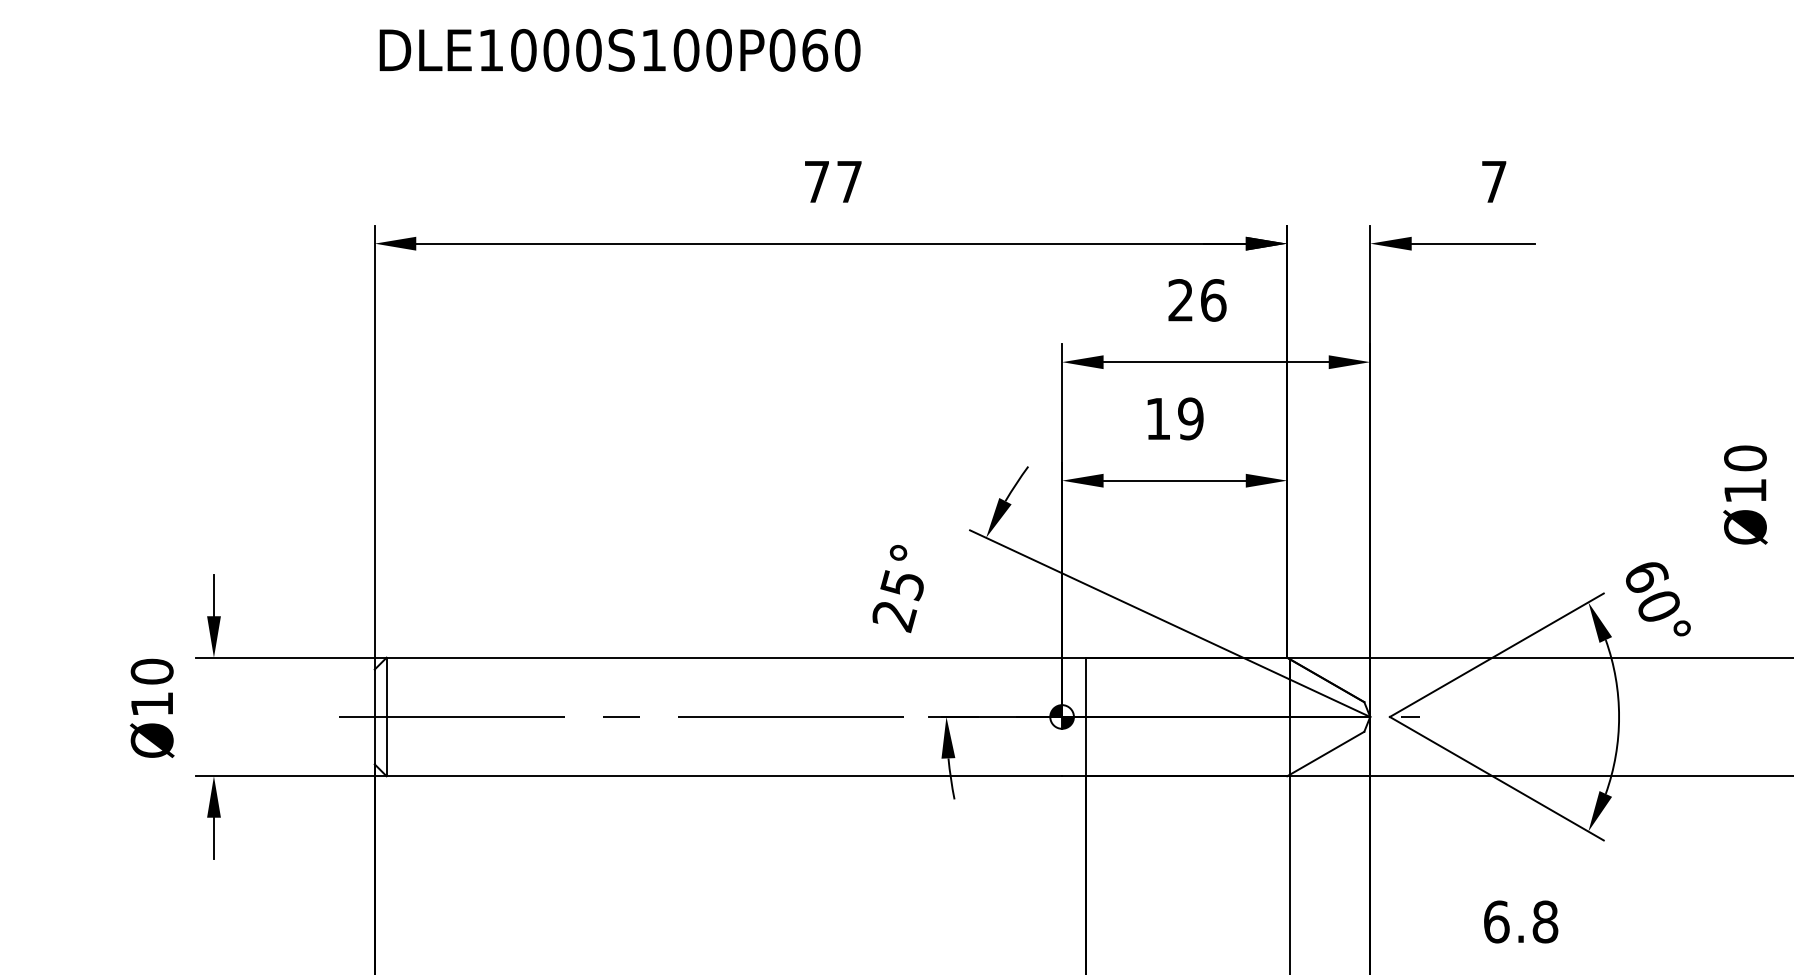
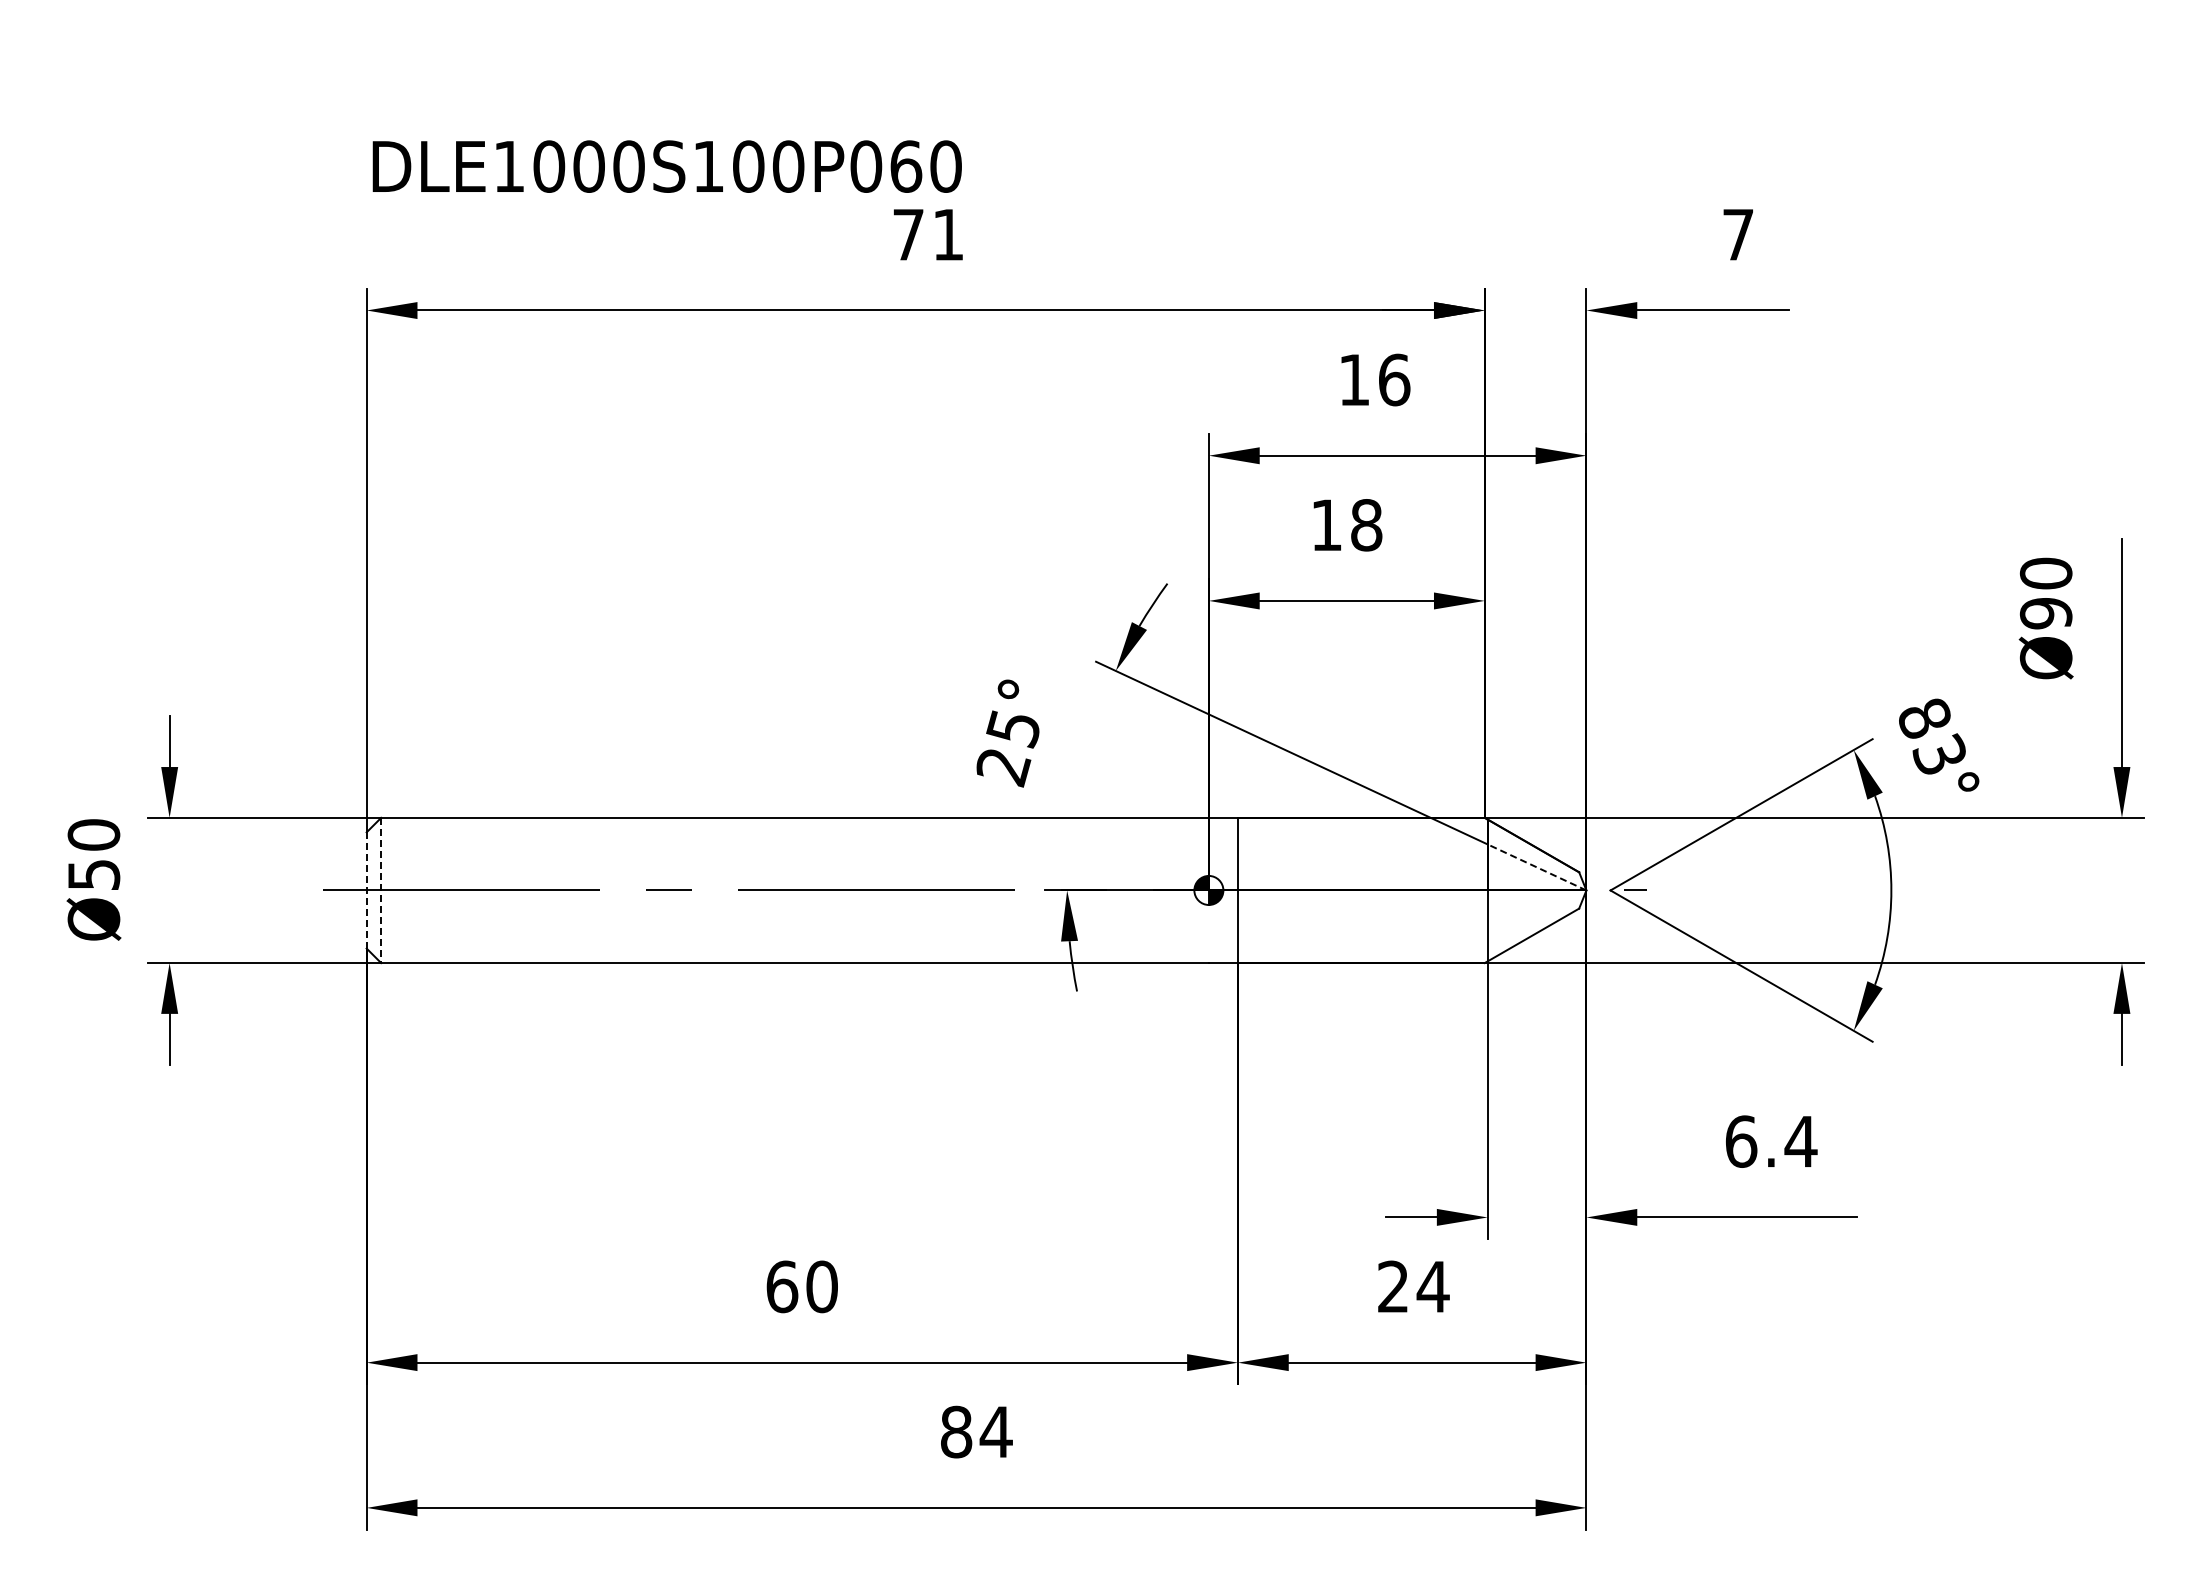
text: (619, 50) -> (666, 166), moved
text: (849, 181) -> (948, 234), 77 -> 71
text: (1180, 299) -> (1353, 379), 26 -> 16
text: (1190, 419) -> (1366, 525), 19 -> 18
text: (1744, 490) -> (2045, 613), Ø10 -> Ø90
text: (1652, 591) -> (1932, 736), 60° -> 83°
line: (1329, 698) -> (1536, 867), solid -> dashed
text: (152, 703) -> (94, 874), Ø10 -> Ø50
line: (374, 717) -> (366, 890), solid -> dashed
line: (386, 717) -> (381, 890), solid -> dashed
text: (1544, 921) -> (1800, 1141), 6.8 -> 6.4

